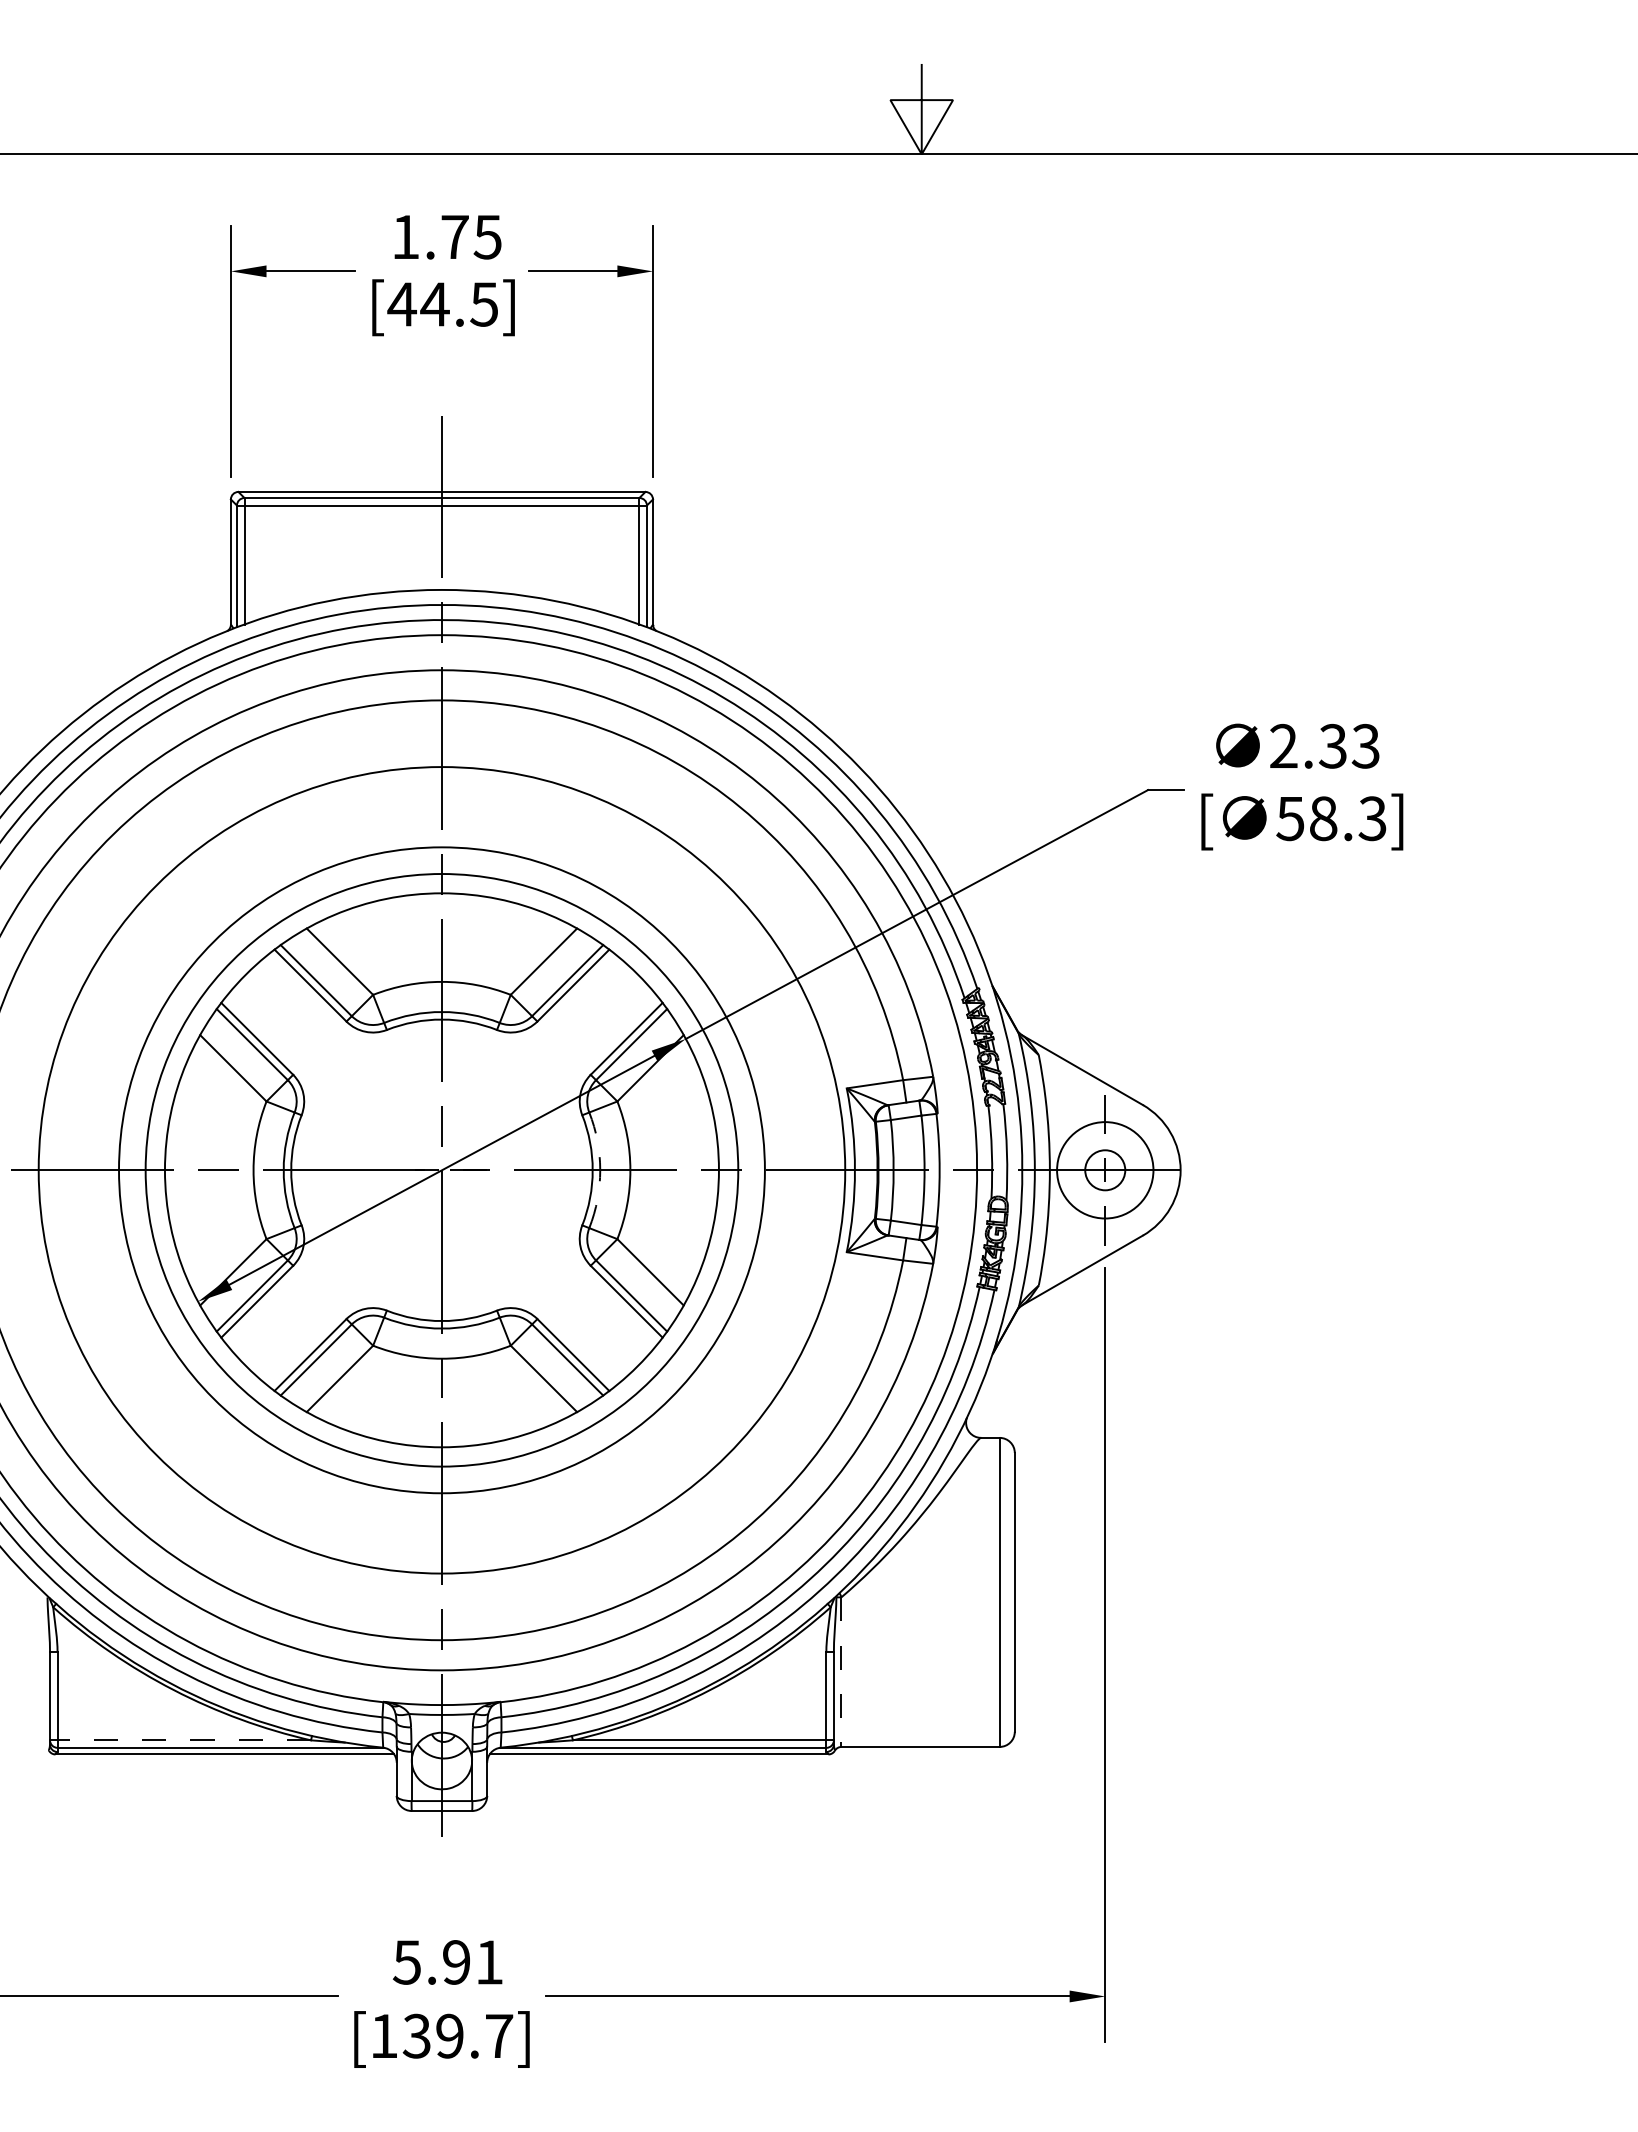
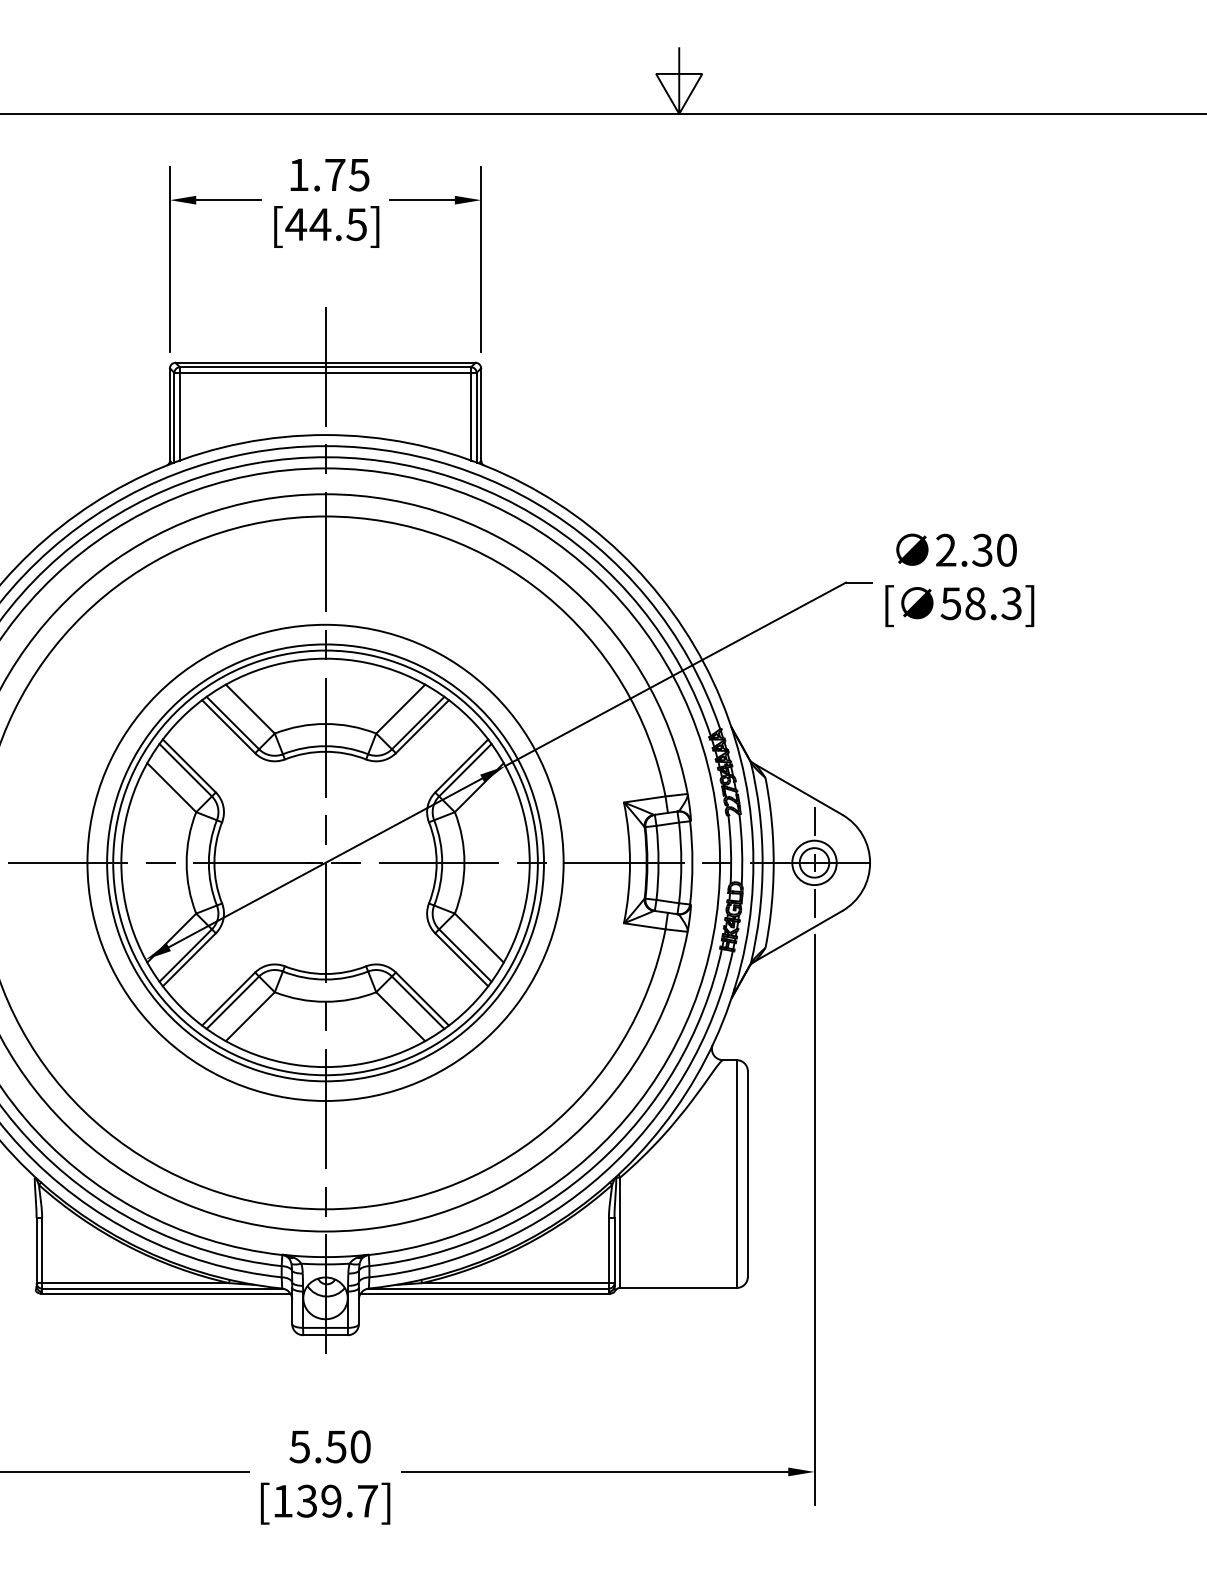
text: (1365, 746) -> (1006, 550), 2.33 -> 2.30
circle: (441, 1170) -> (325, 863), size x0.71
arc: (600, 1170) -> (442, 863), dashed -> solid
circle: (1105, 1170) -> (814, 863), size x0.62
line: (841, 1672) -> (620, 1233), dashed -> solid
line: (184, 1740) -> (135, 1283), dashed -> solid
text: (472, 1962) -> (348, 1446), 5.91 -> 5.50

